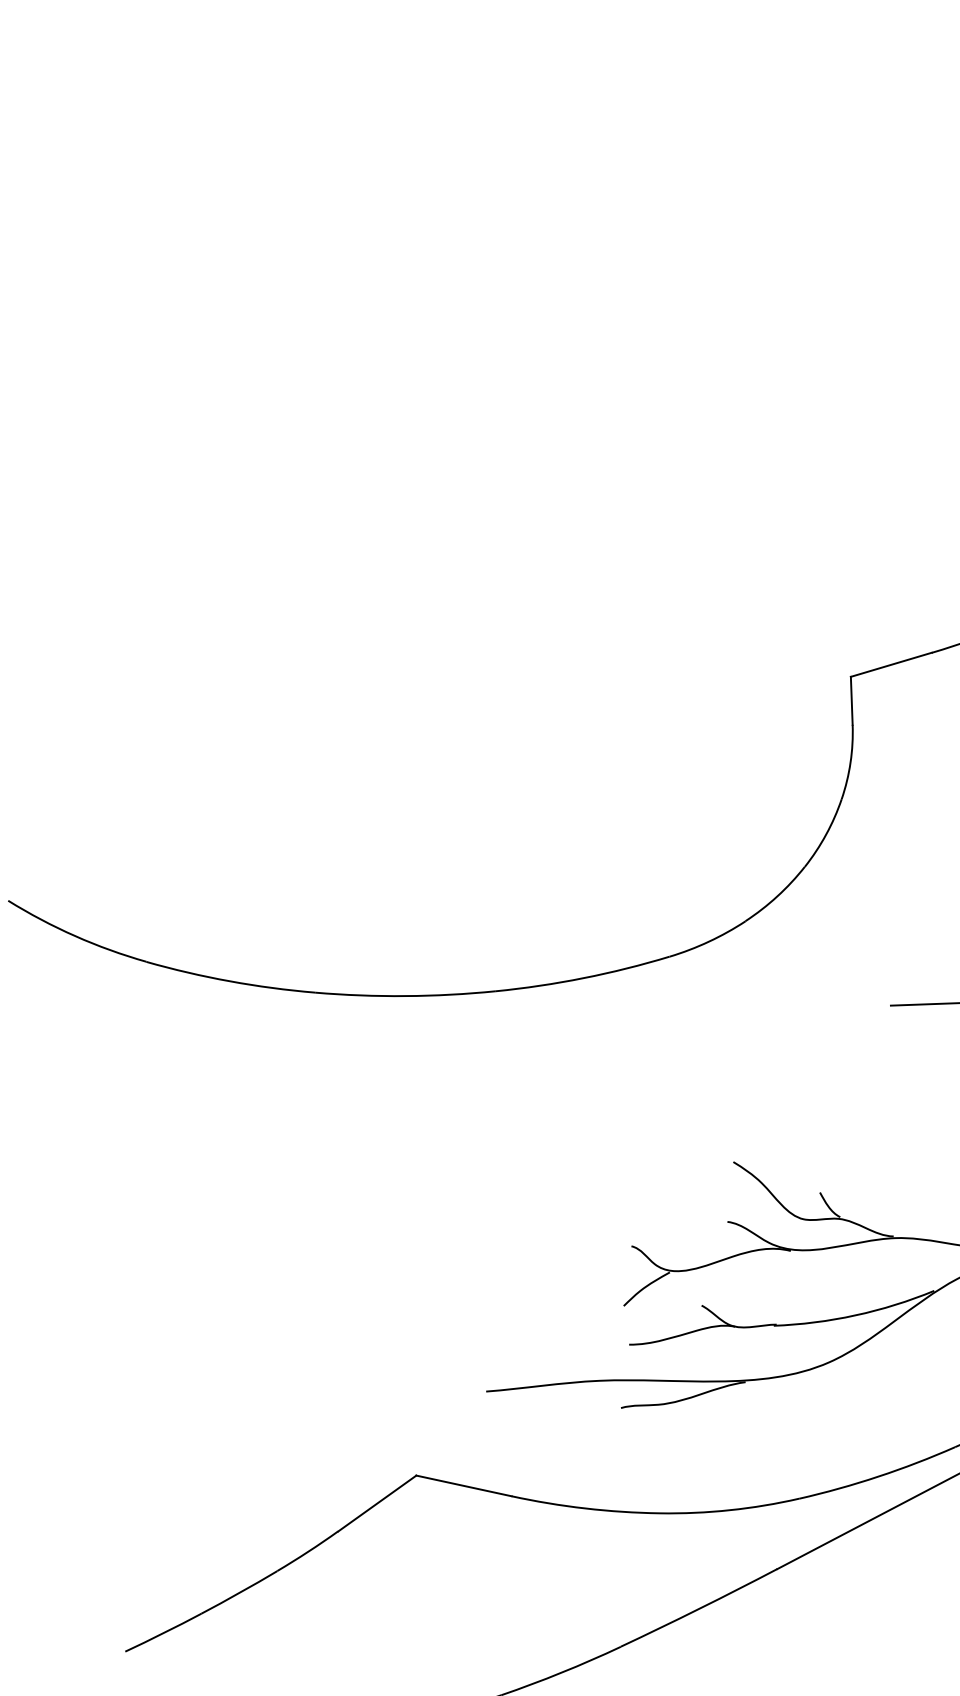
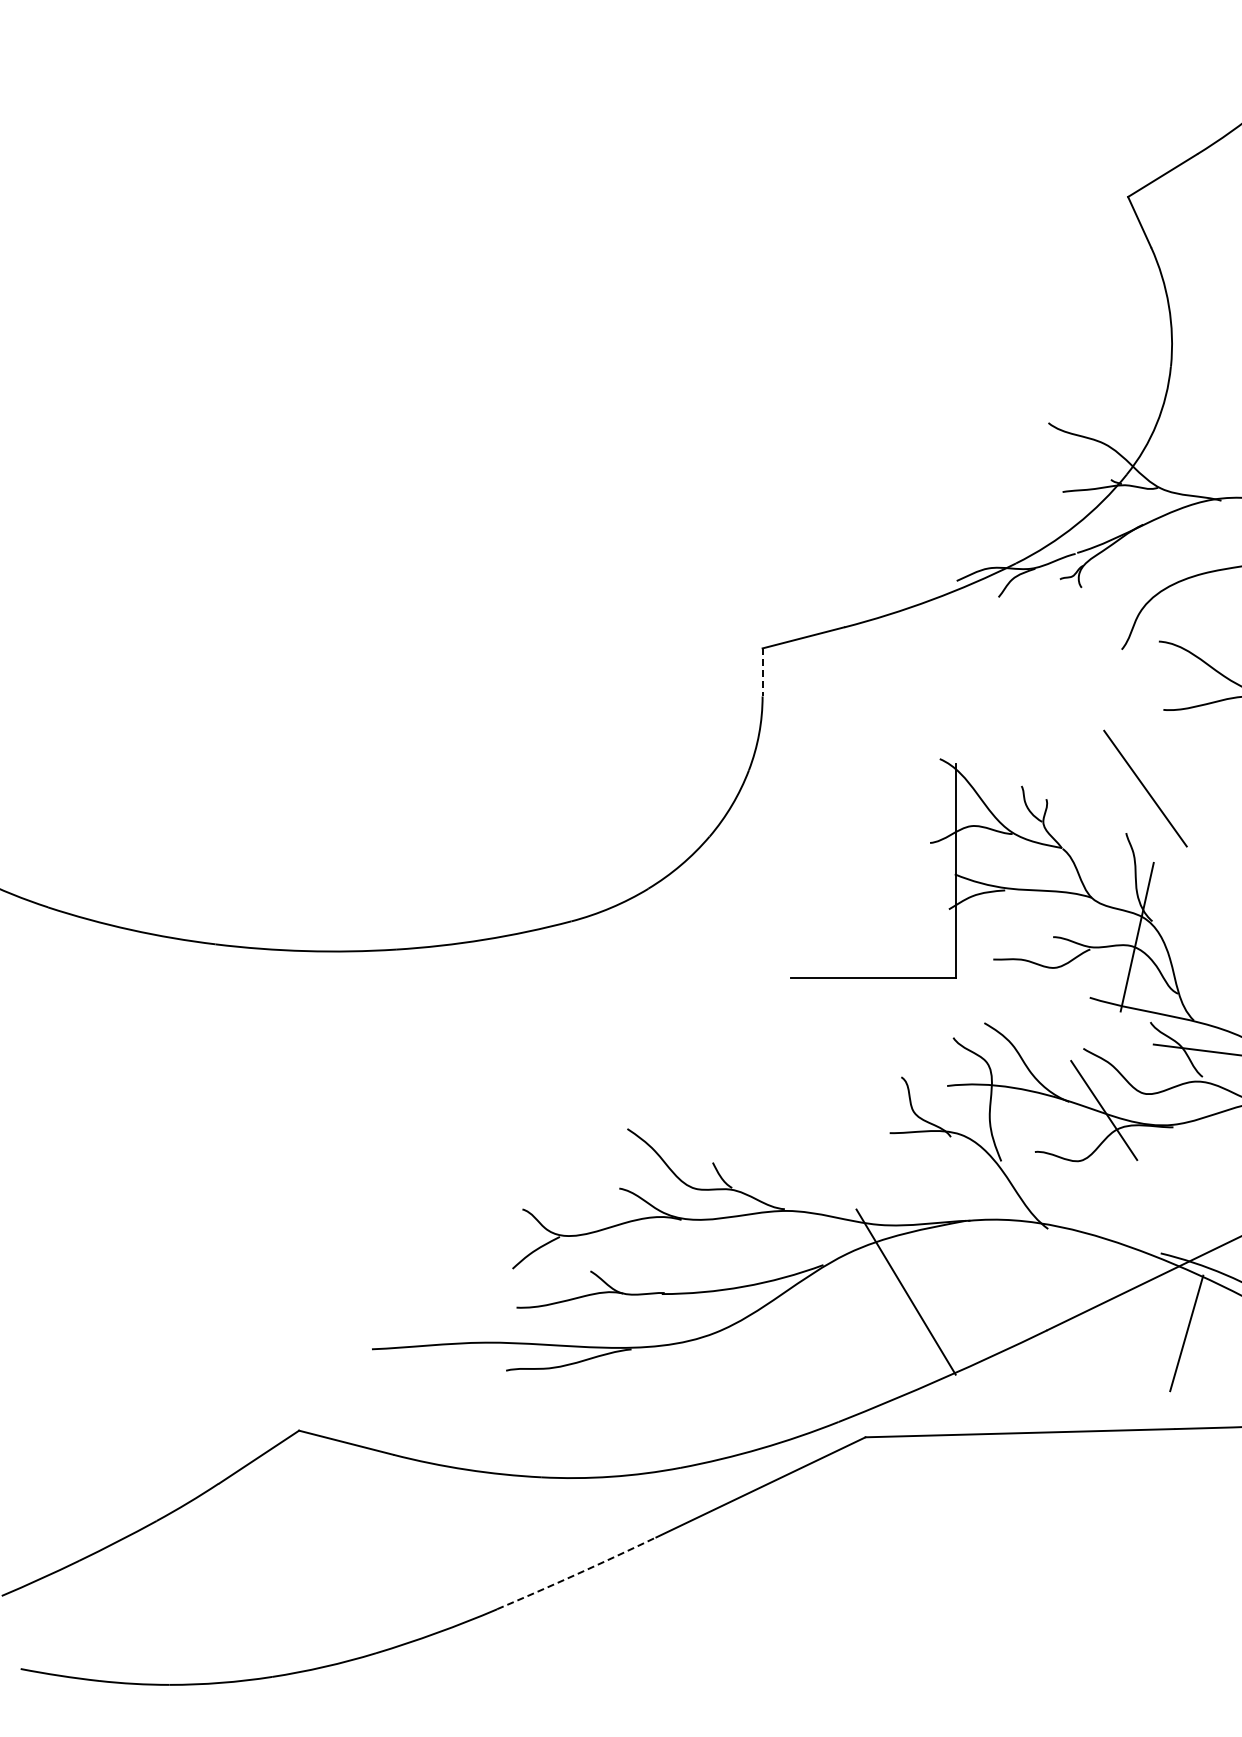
line: (851, 700) -> (762, 672), solid -> dashed
arc: (699, 1609) -> (577, 1574), solid -> dashed

